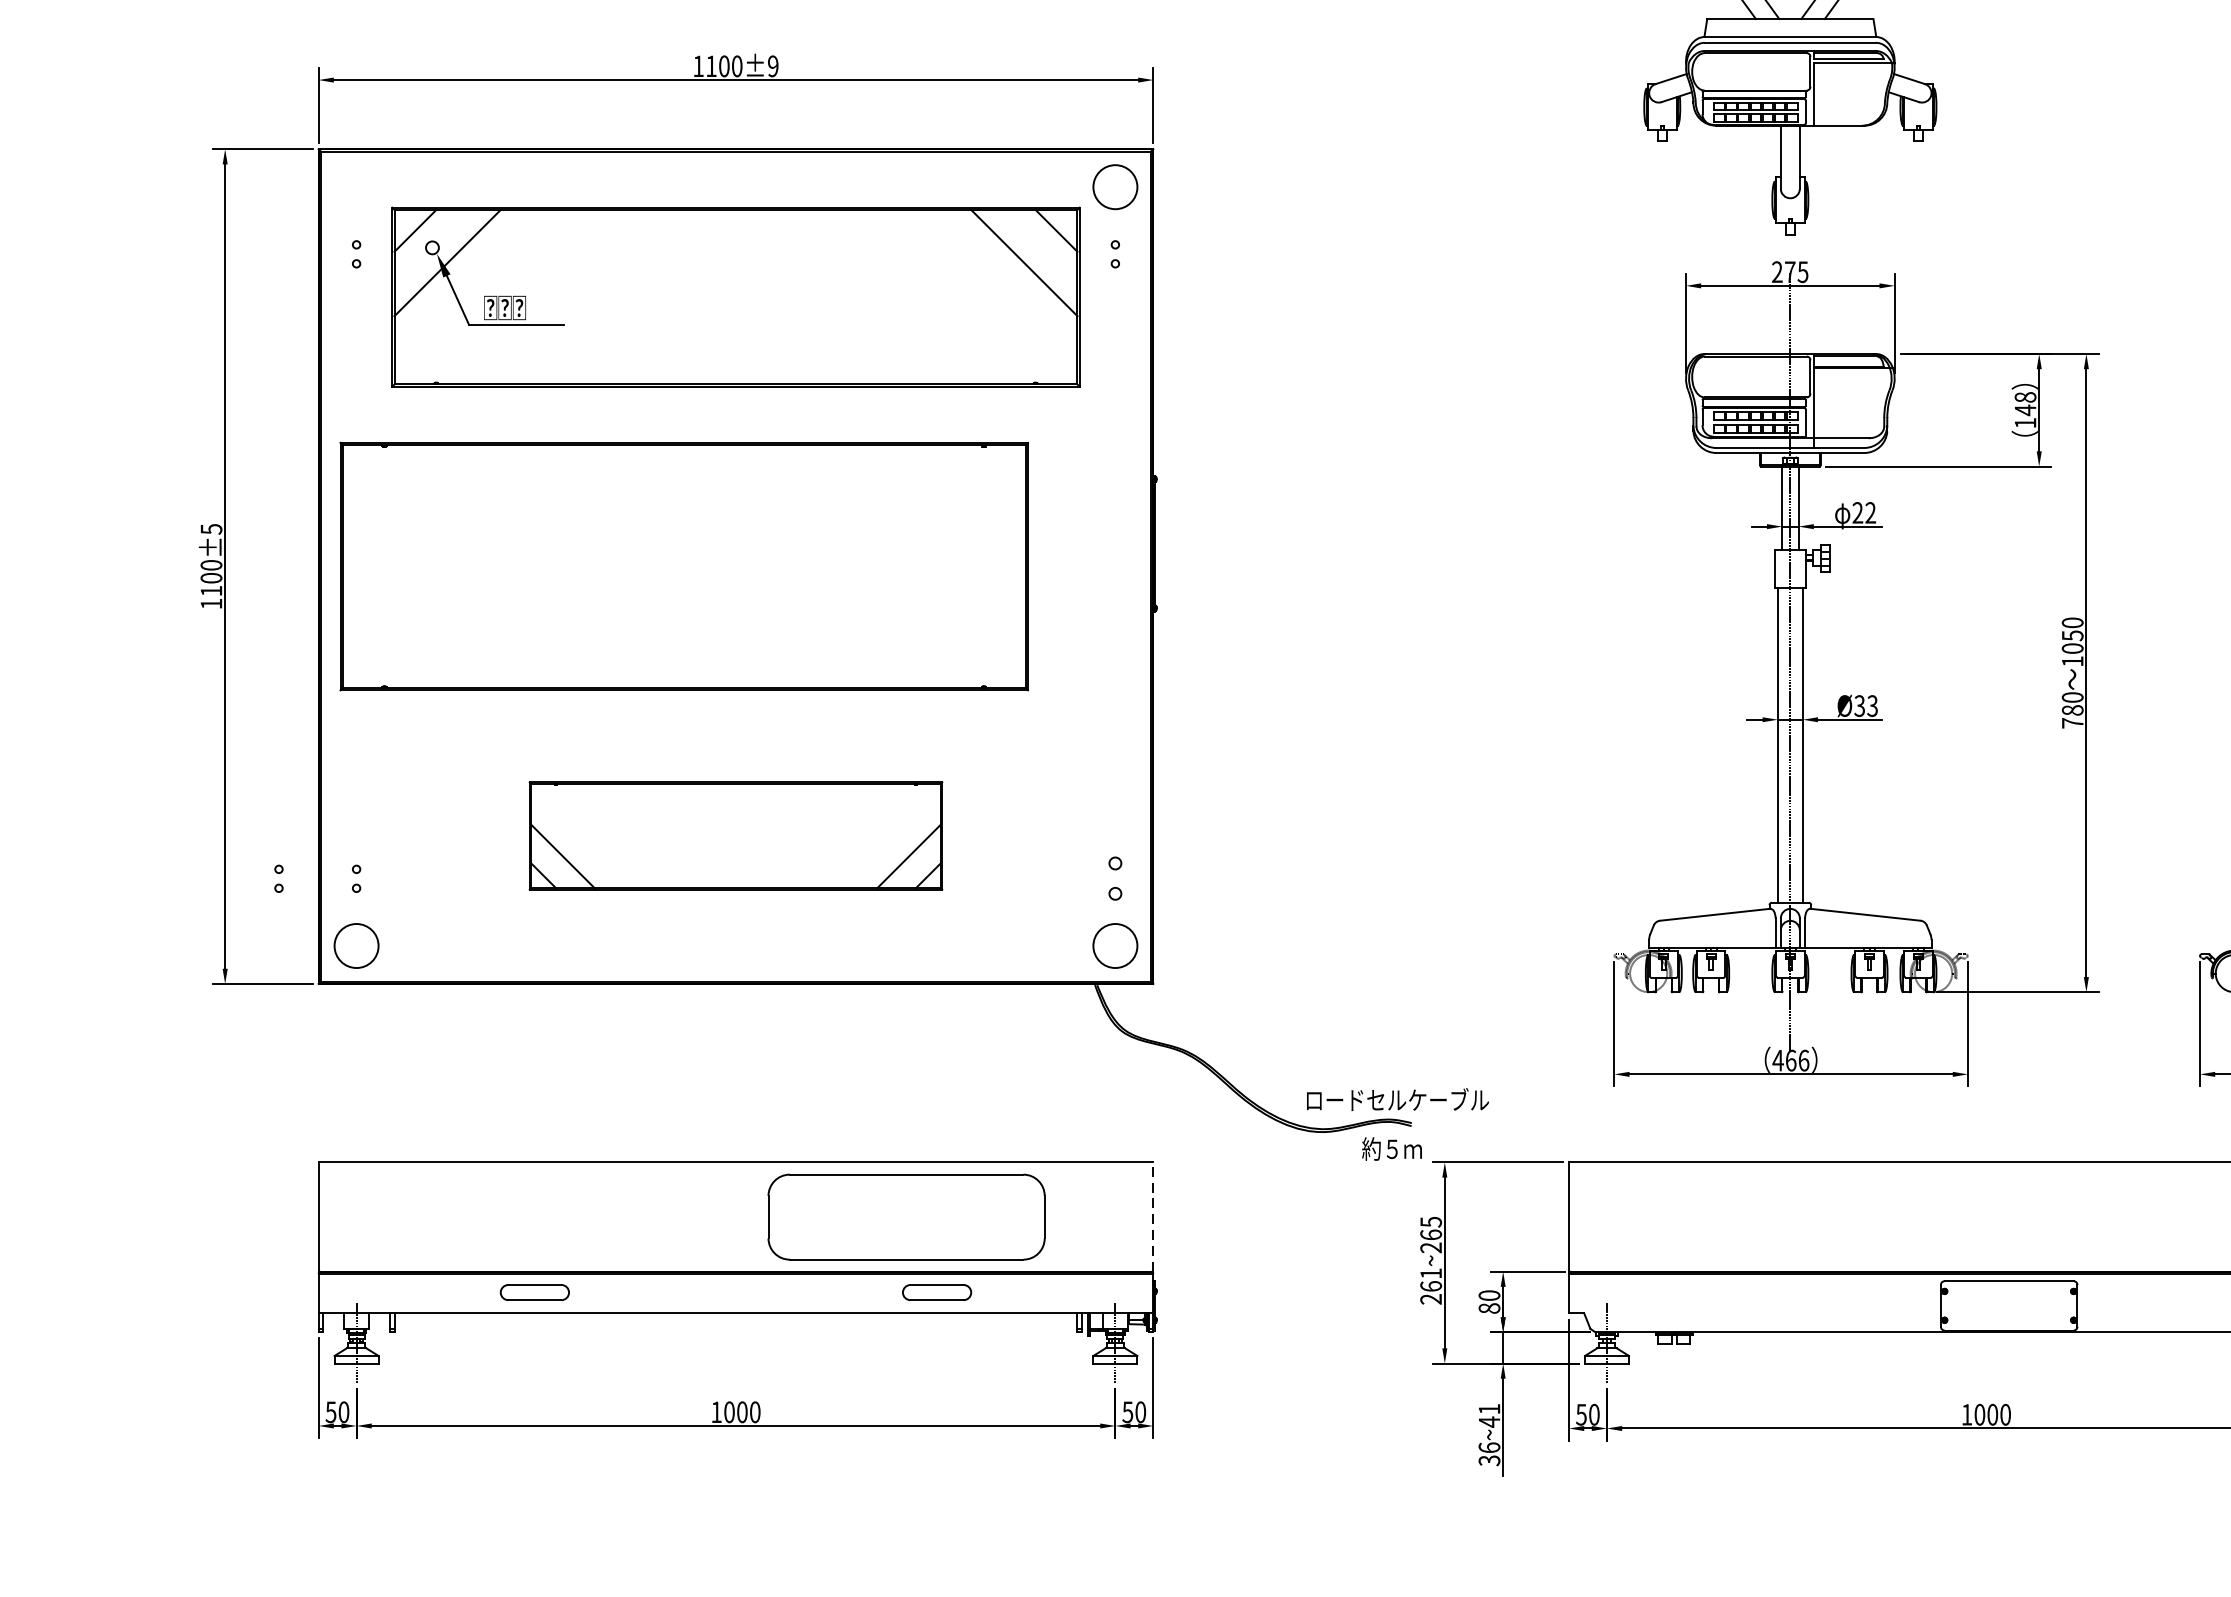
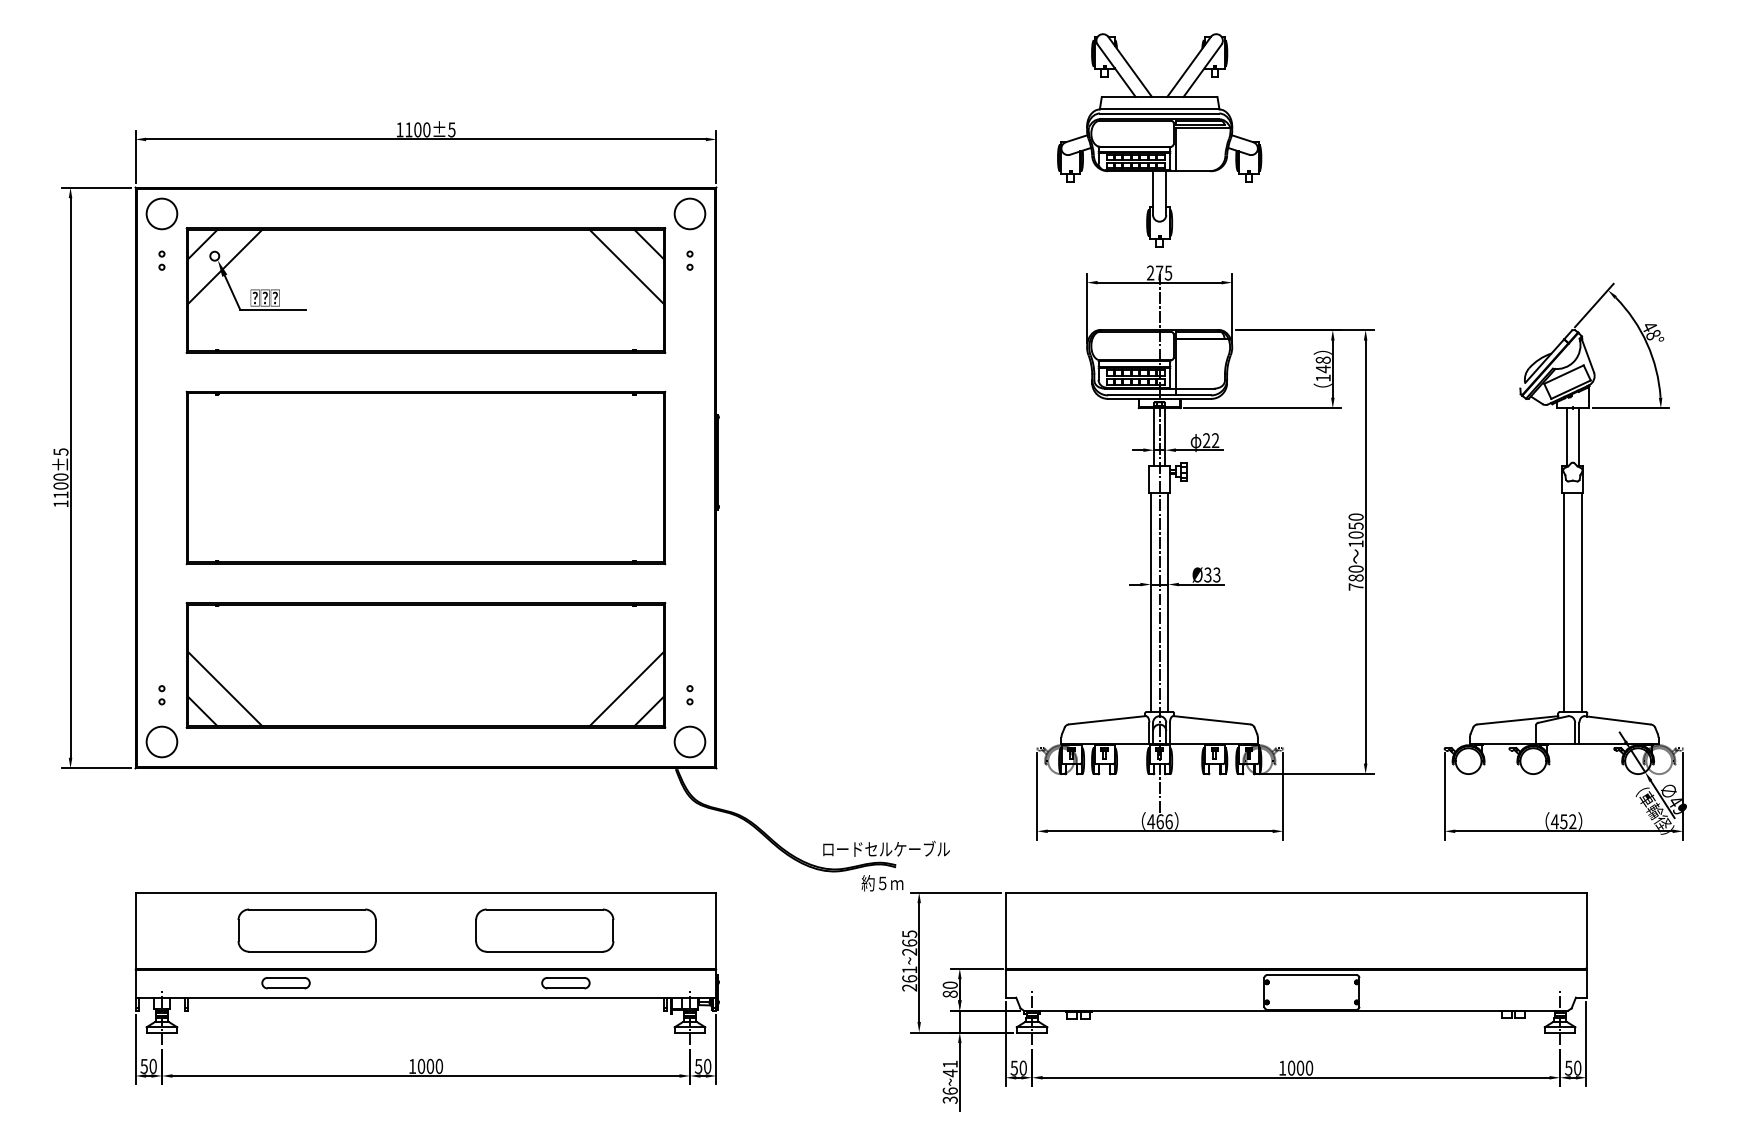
text: (772, 65) -> (451, 129), 1100±9 -> 1100±5
circle: (355, 186) -> (161, 213), added
part: (683, 565) -> (425, 477), moved
part: (735, 836) -> (425, 665), size x1.67
part: (278, 879) -> (107, 695), removed
part: (1114, 879) -> (689, 695), size x0.62
part: (564, 1216) -> (306, 930), added
part: (906, 1216) -> (544, 930), size x0.71
line: (1153, 1216) -> (716, 930), dashed -> solid

